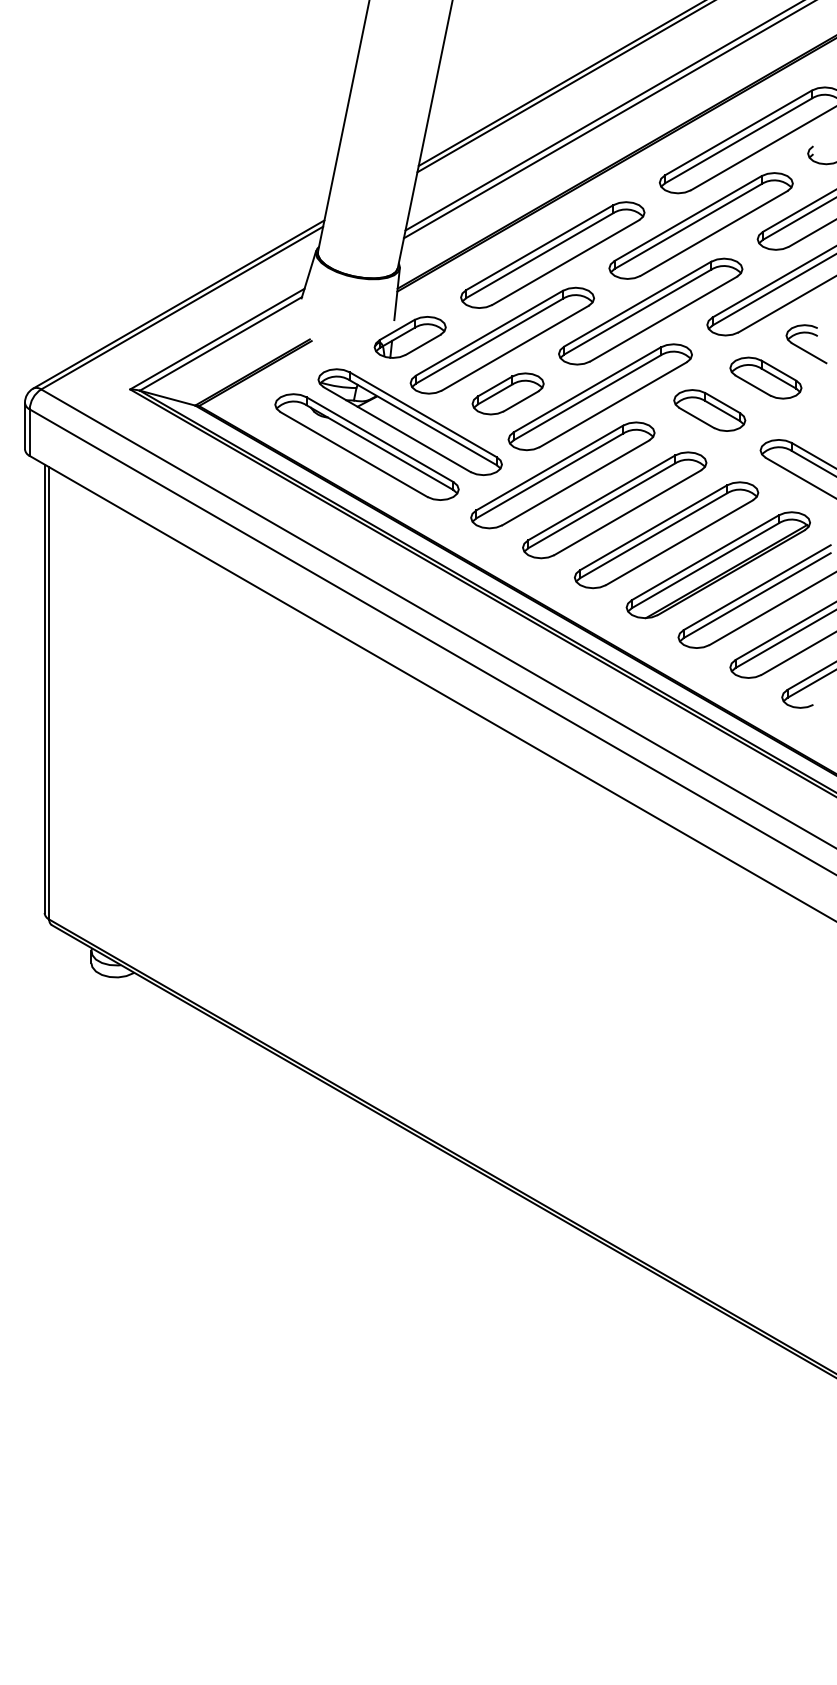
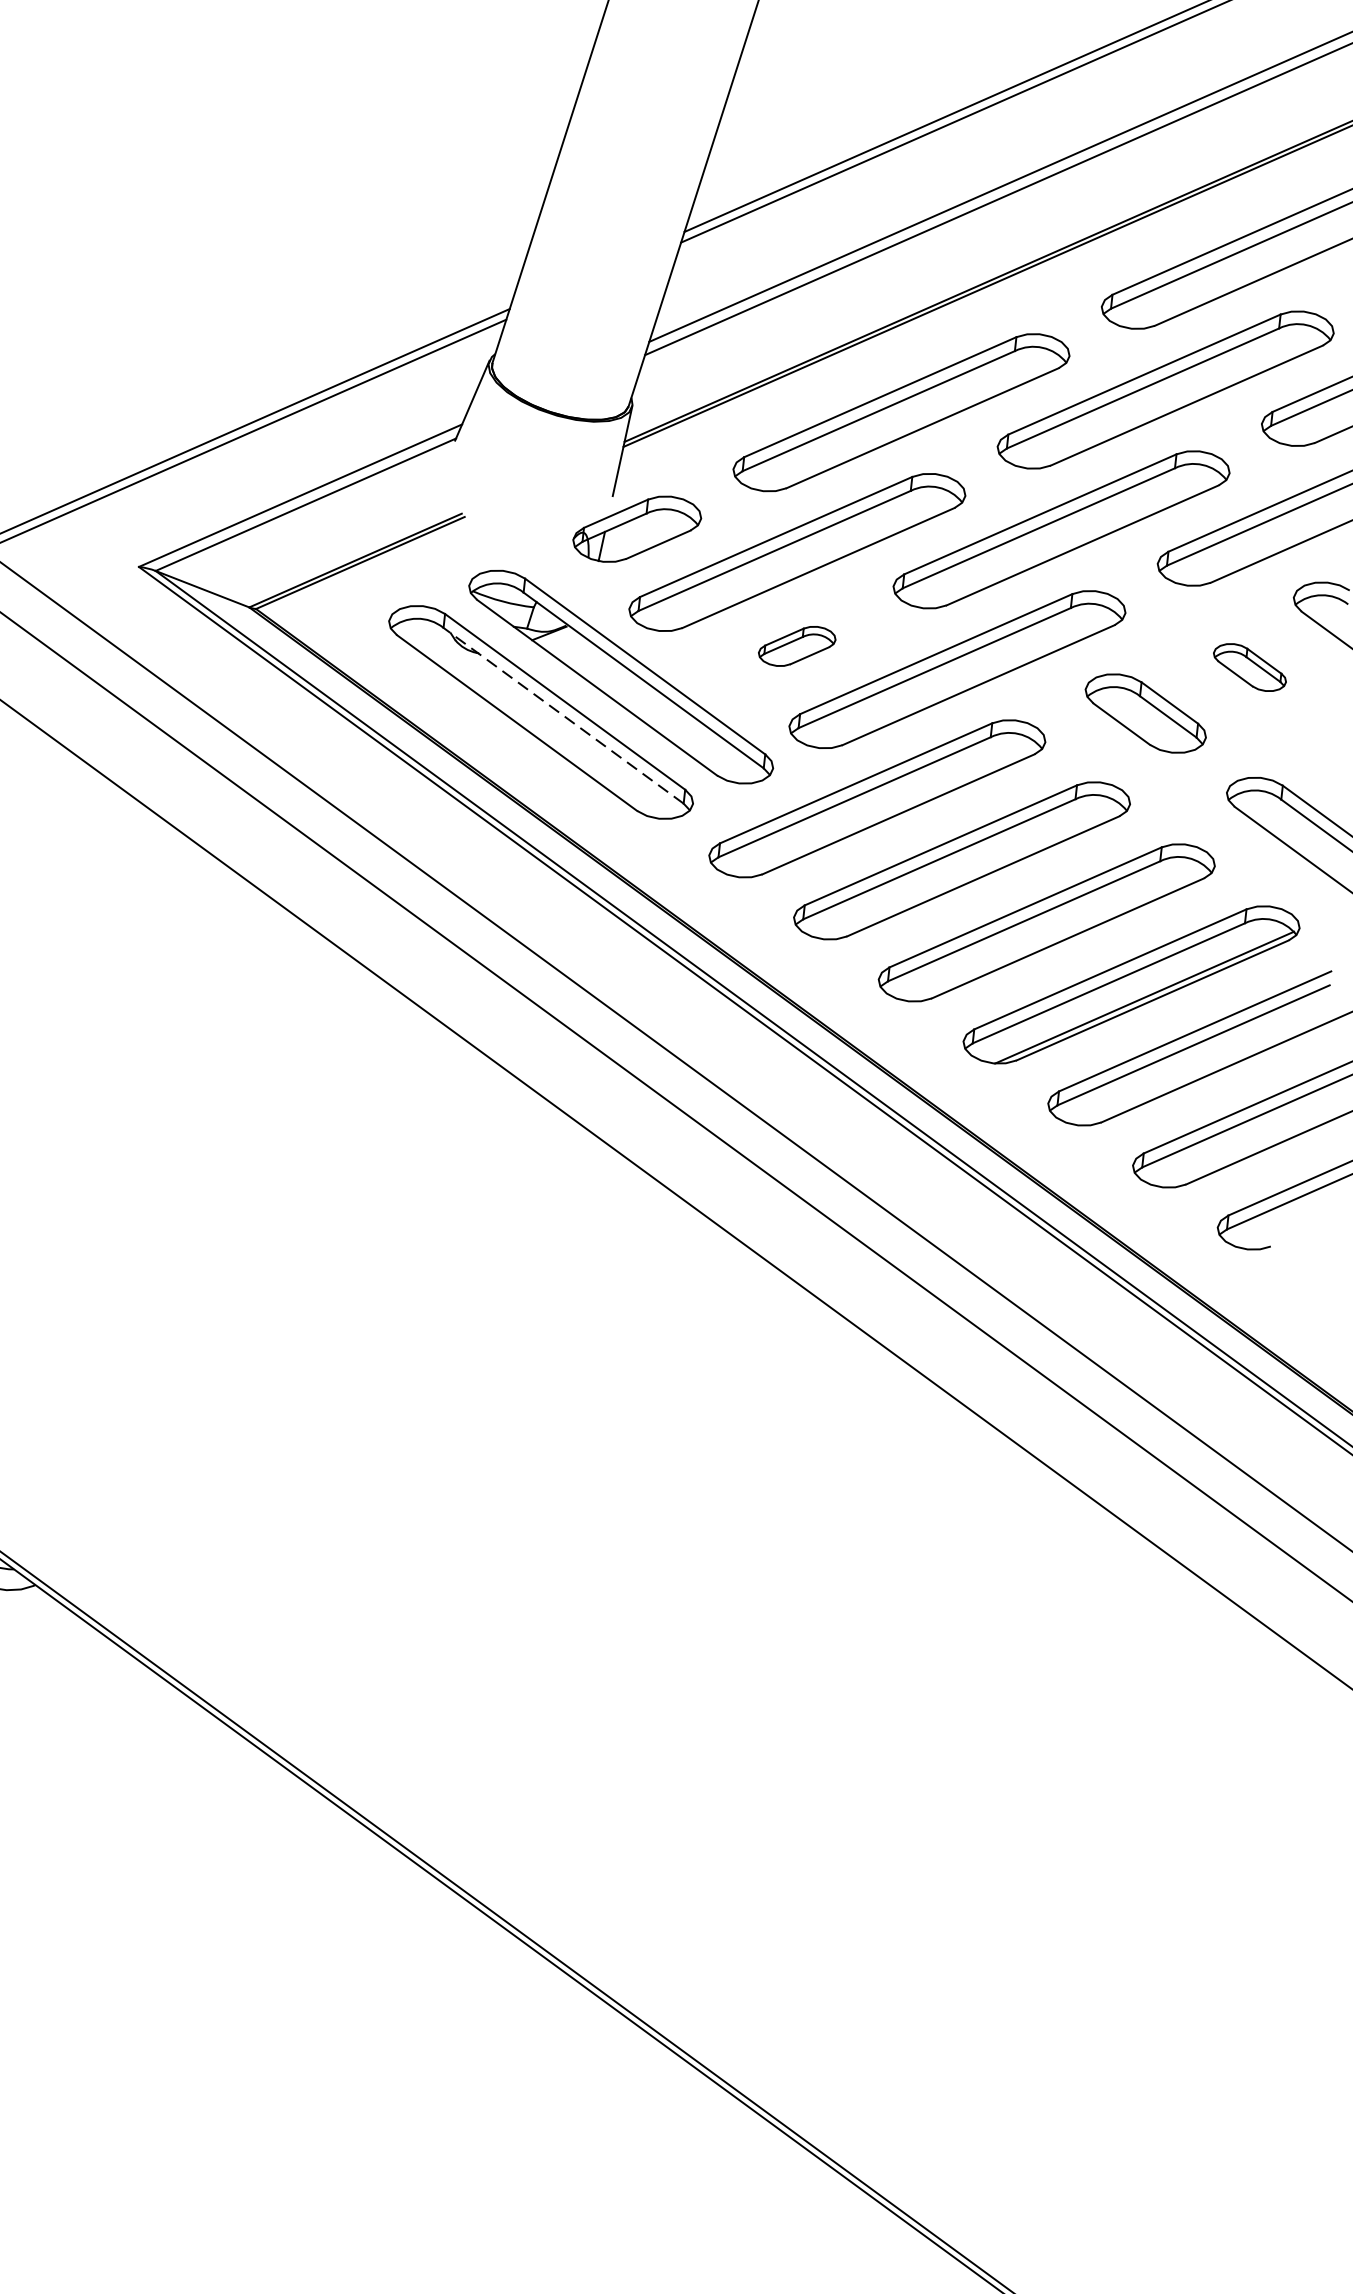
part: (765, 377) -> (1249, 666), size x0.6
part: (507, 393) -> (796, 645), size x0.6
line: (380, 447) -> (564, 715), solid -> dashed

